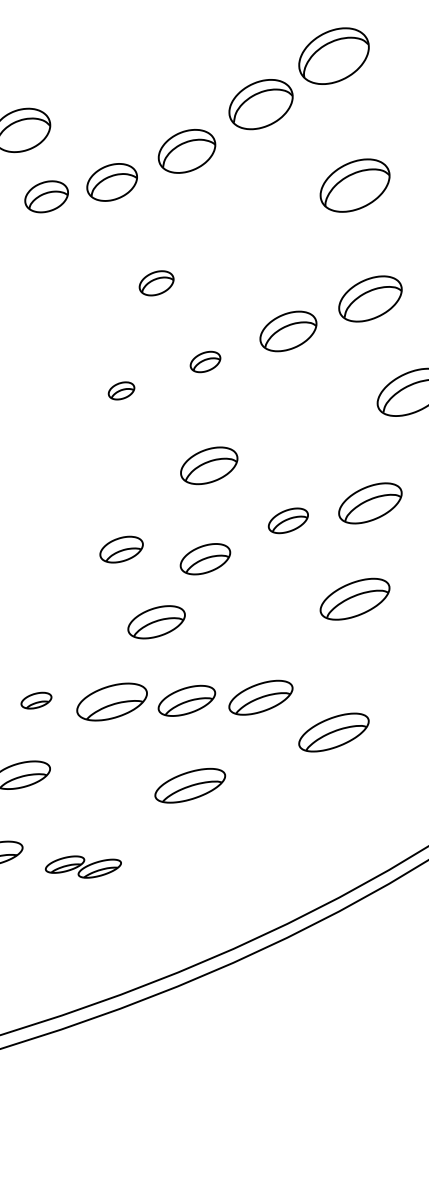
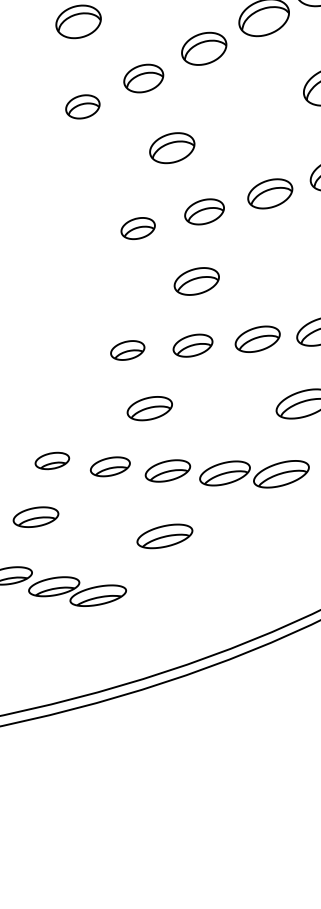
part: (111, 182) -> (143, 78), moved
part: (46, 196) -> (82, 106), moved
part: (156, 283) -> (172, 148), size x1.67
part: (205, 361) -> (204, 211), size x1.67
part: (121, 390) -> (138, 228), size x1.67
part: (209, 465) -> (197, 281), moved
part: (288, 520) -> (257, 339), size x1.43
part: (205, 559) -> (193, 345), moved
part: (36, 700) -> (52, 460), size x1.43
part: (111, 701) -> (109, 466), size x0.71
part: (333, 732) -> (281, 474), moved
part: (83, 866) -> (77, 591), size x1.67

